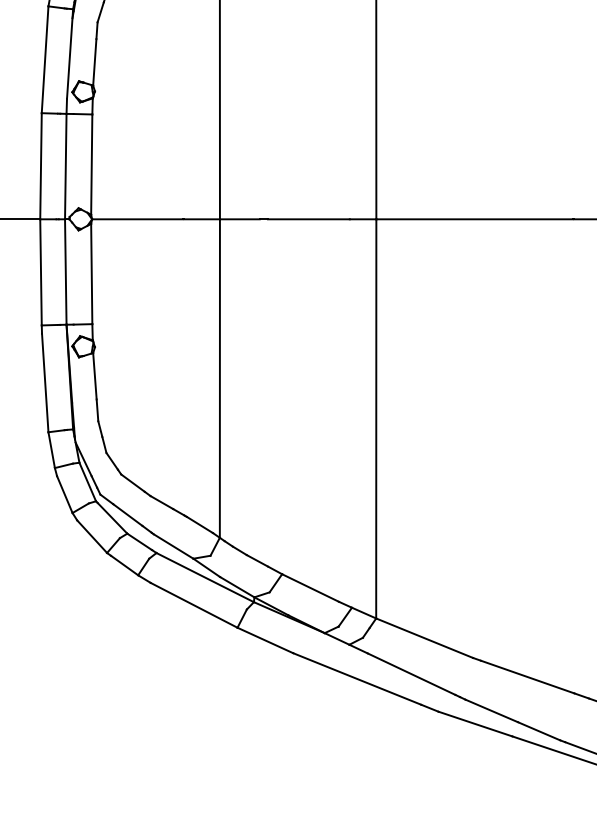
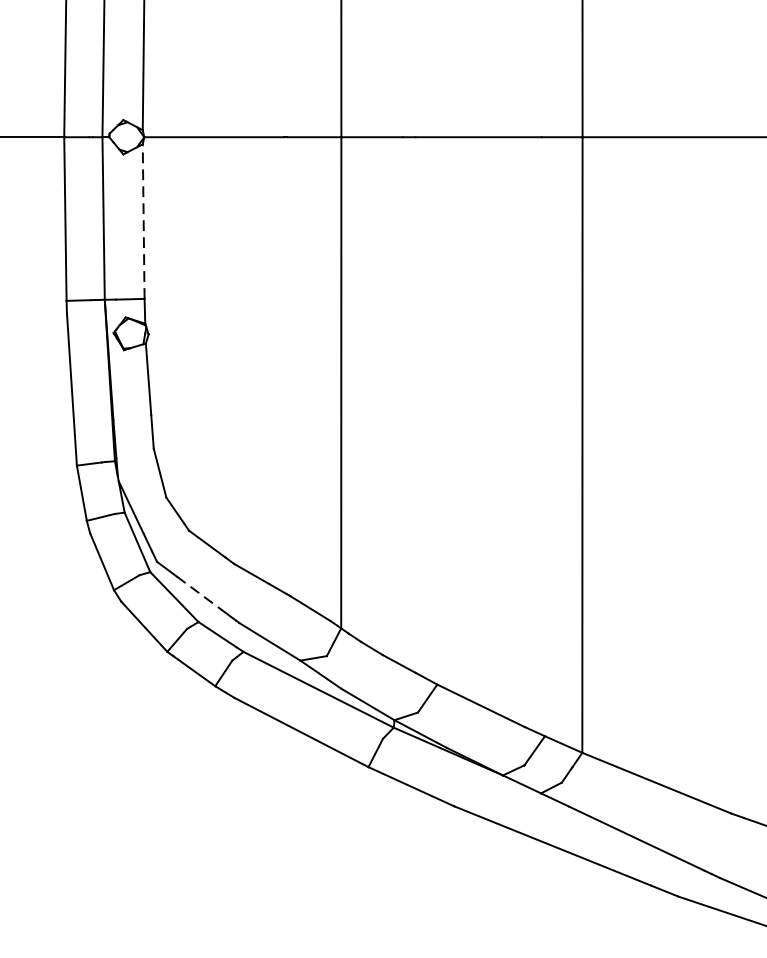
line: (91, 273) -> (143, 220), solid -> dashed
line: (128, 515) -> (200, 594), solid -> dashed

